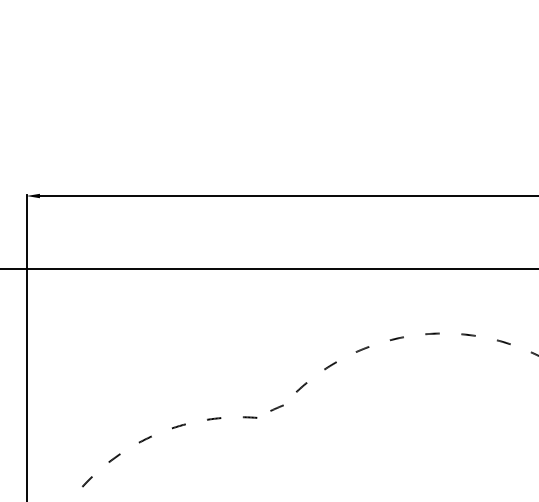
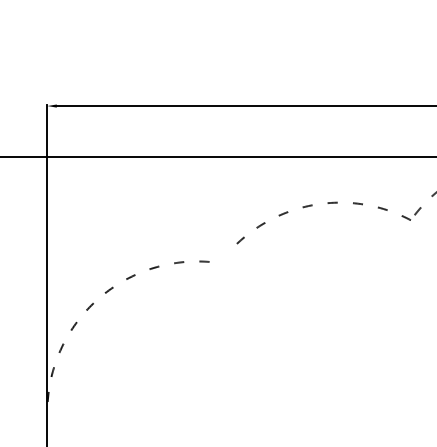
arc: (277, 407) -> (223, 254), removed

